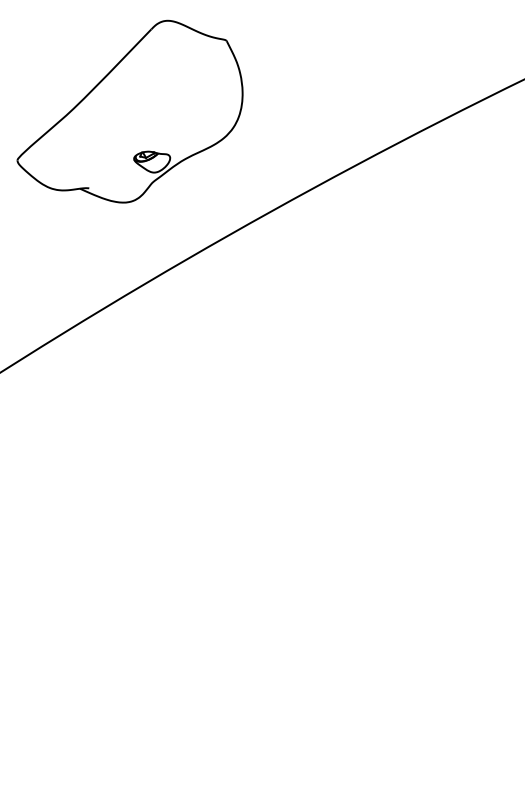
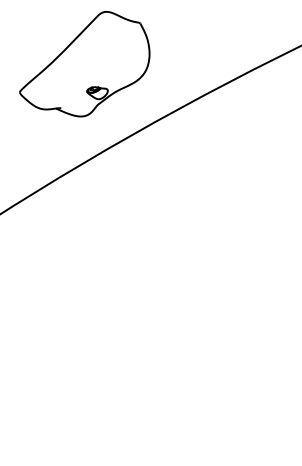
part: (129, 112) -> (84, 64), moved

